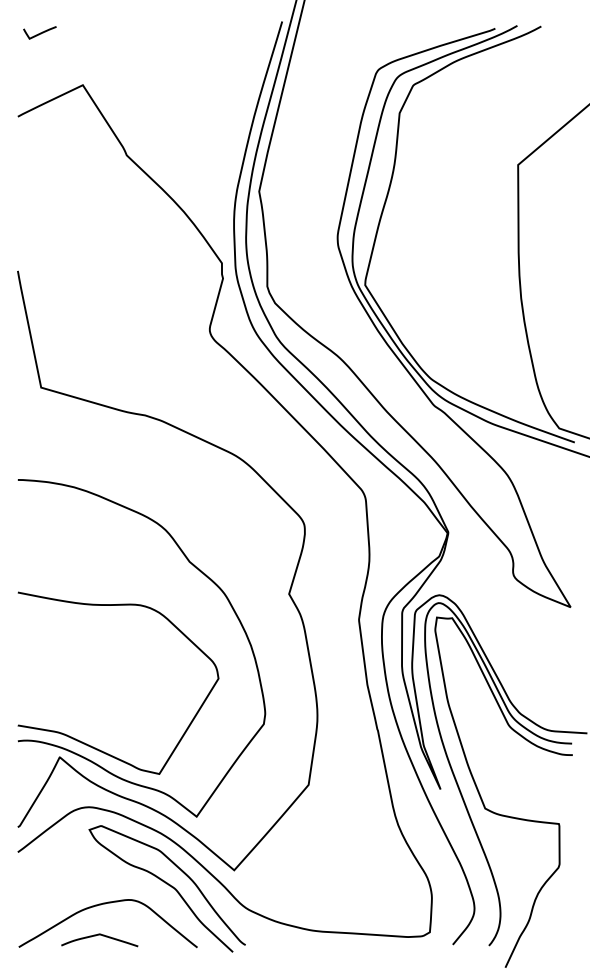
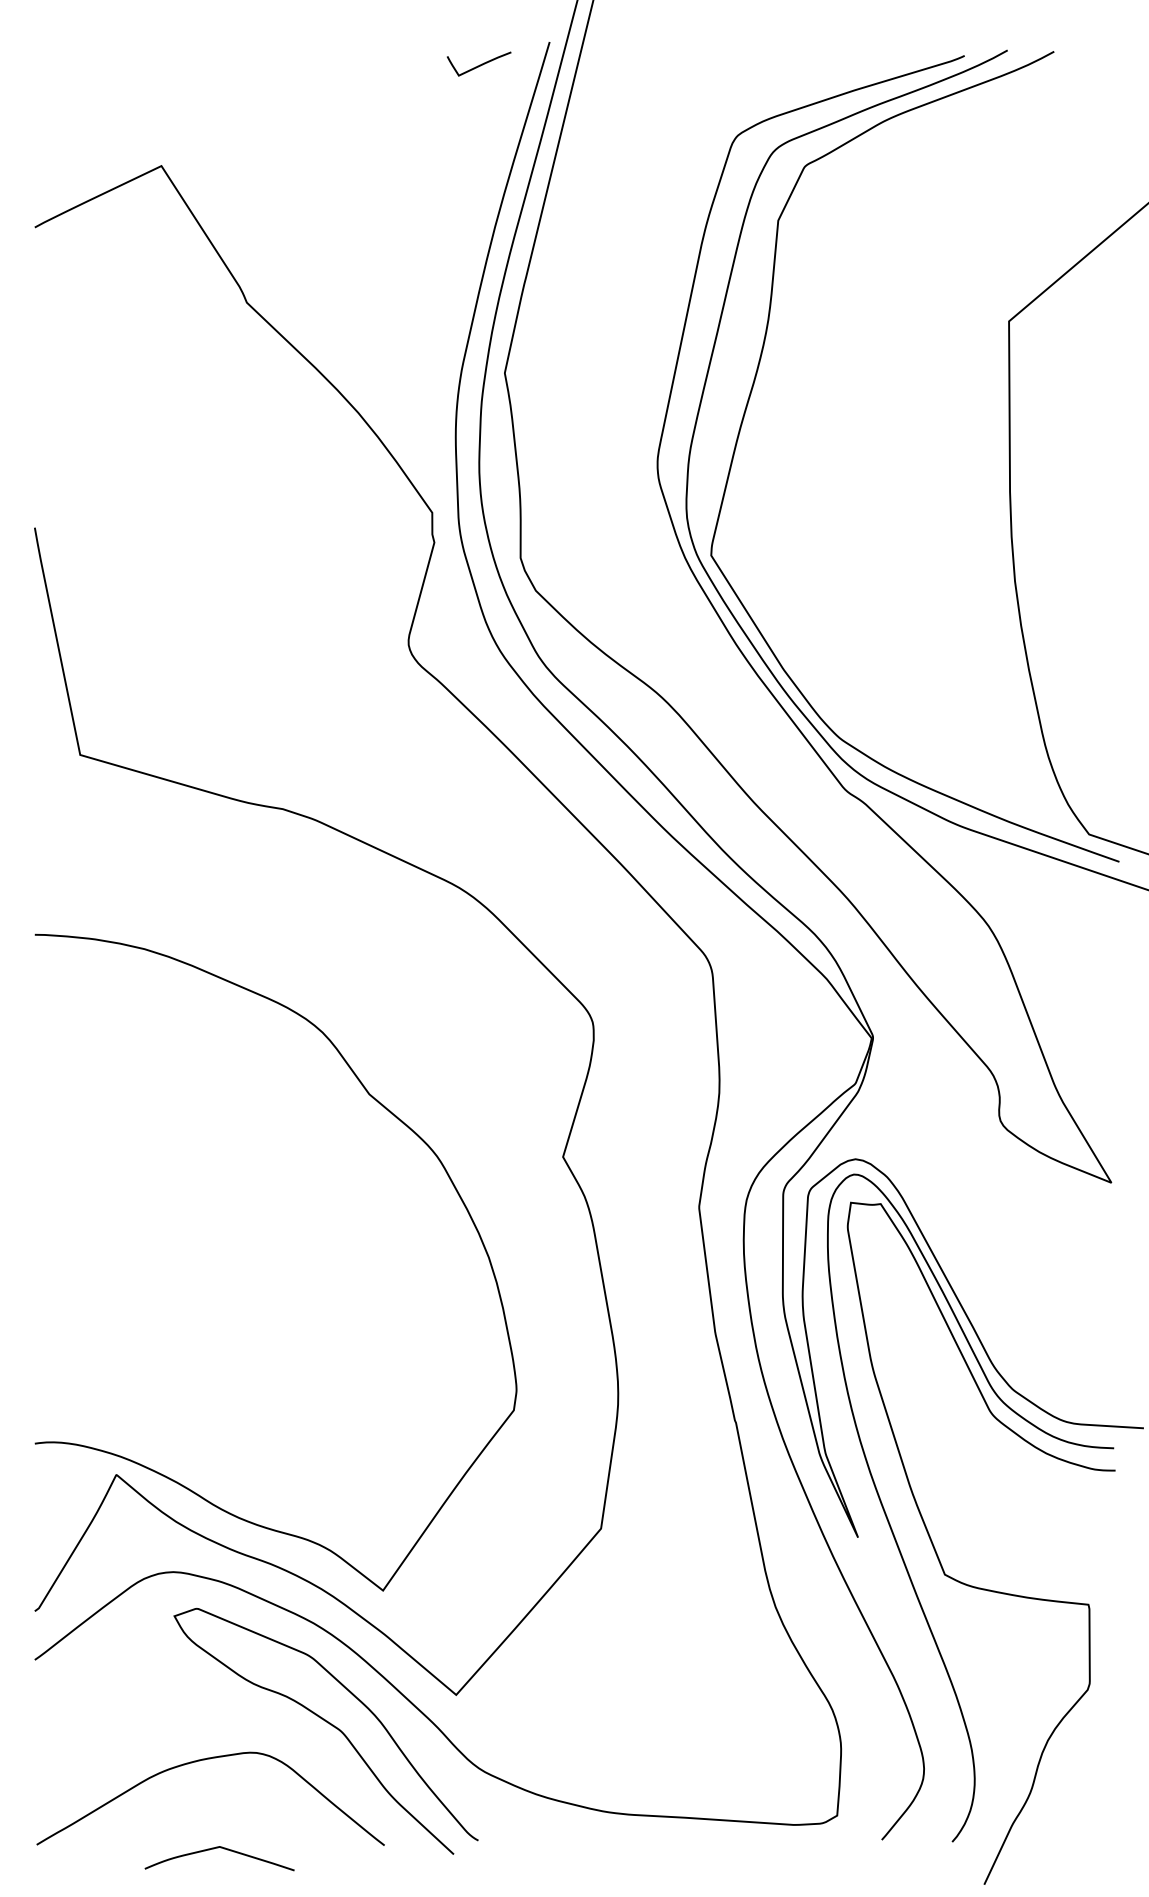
curve: (40, 32) -> (480, 63), moved
curve: (89, 744) -> (174, 1449), removed
curve: (99, 935) -> (219, 1849), moved

